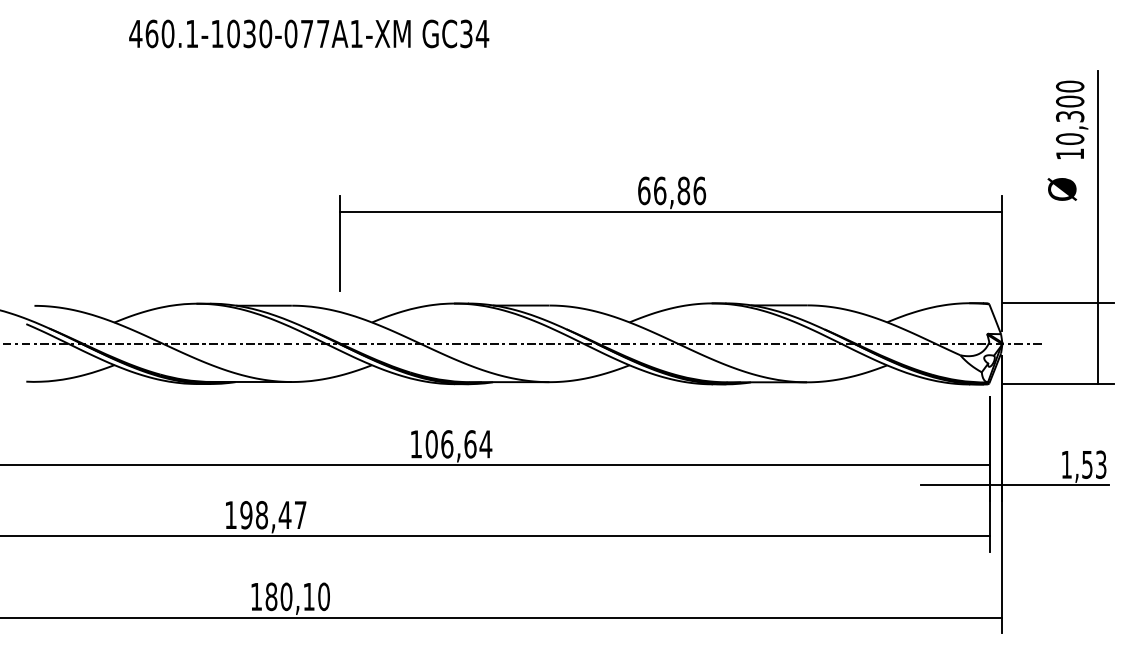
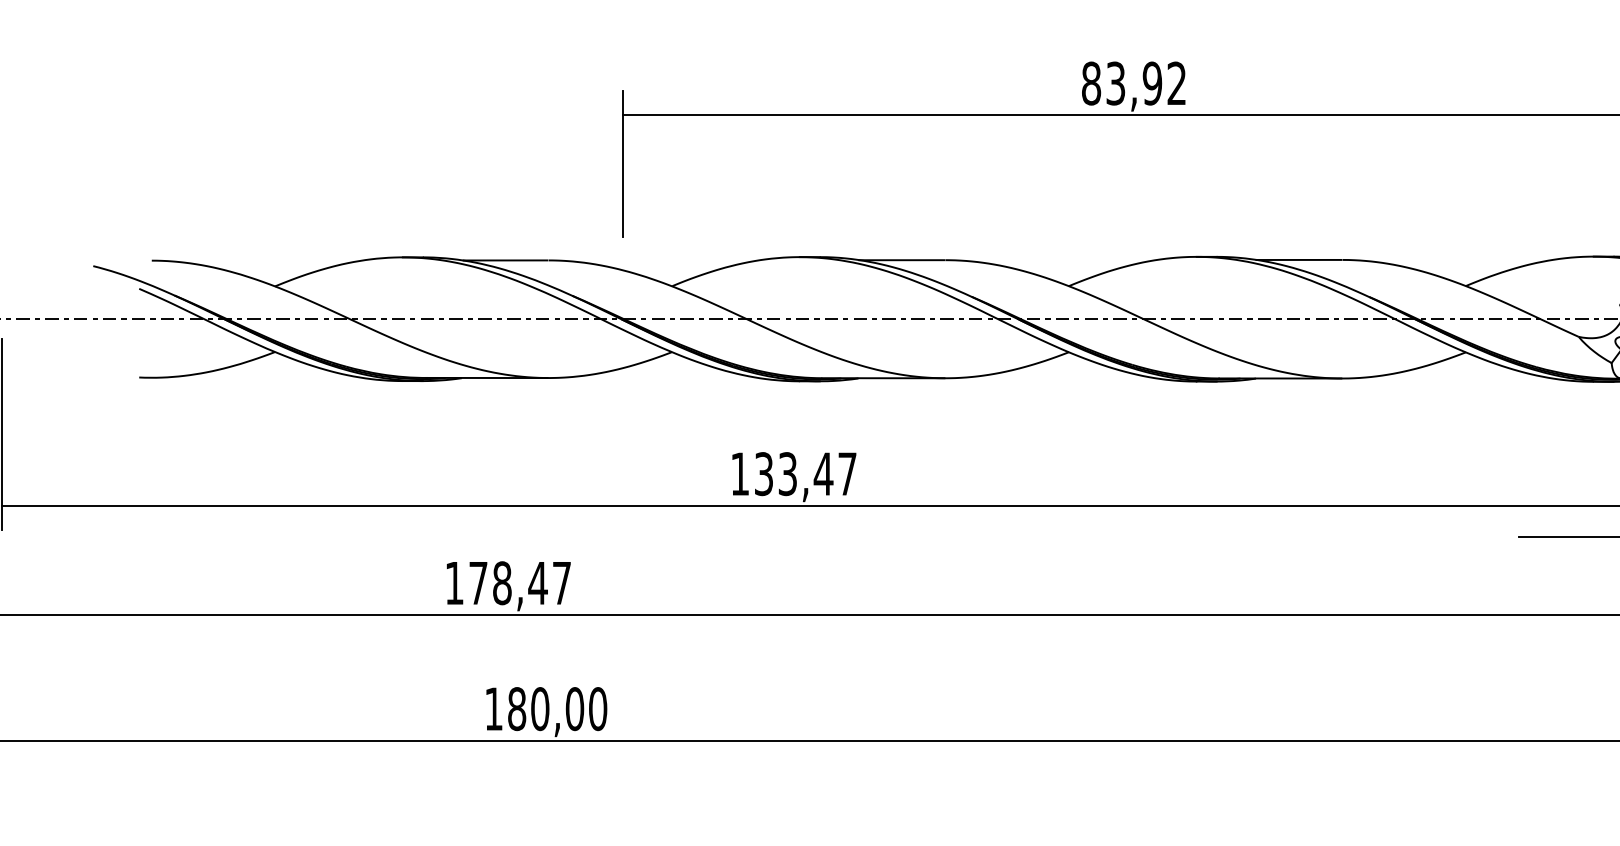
text: (672, 190) -> (1135, 82), 66,86 -> 83,92
text: (458, 444) -> (805, 474), 106,64 -> 133,47
text: (246, 515) -> (478, 583), 198,47 -> 178,47
text: (308, 596) -> (574, 708), 180,10 -> 180,00

